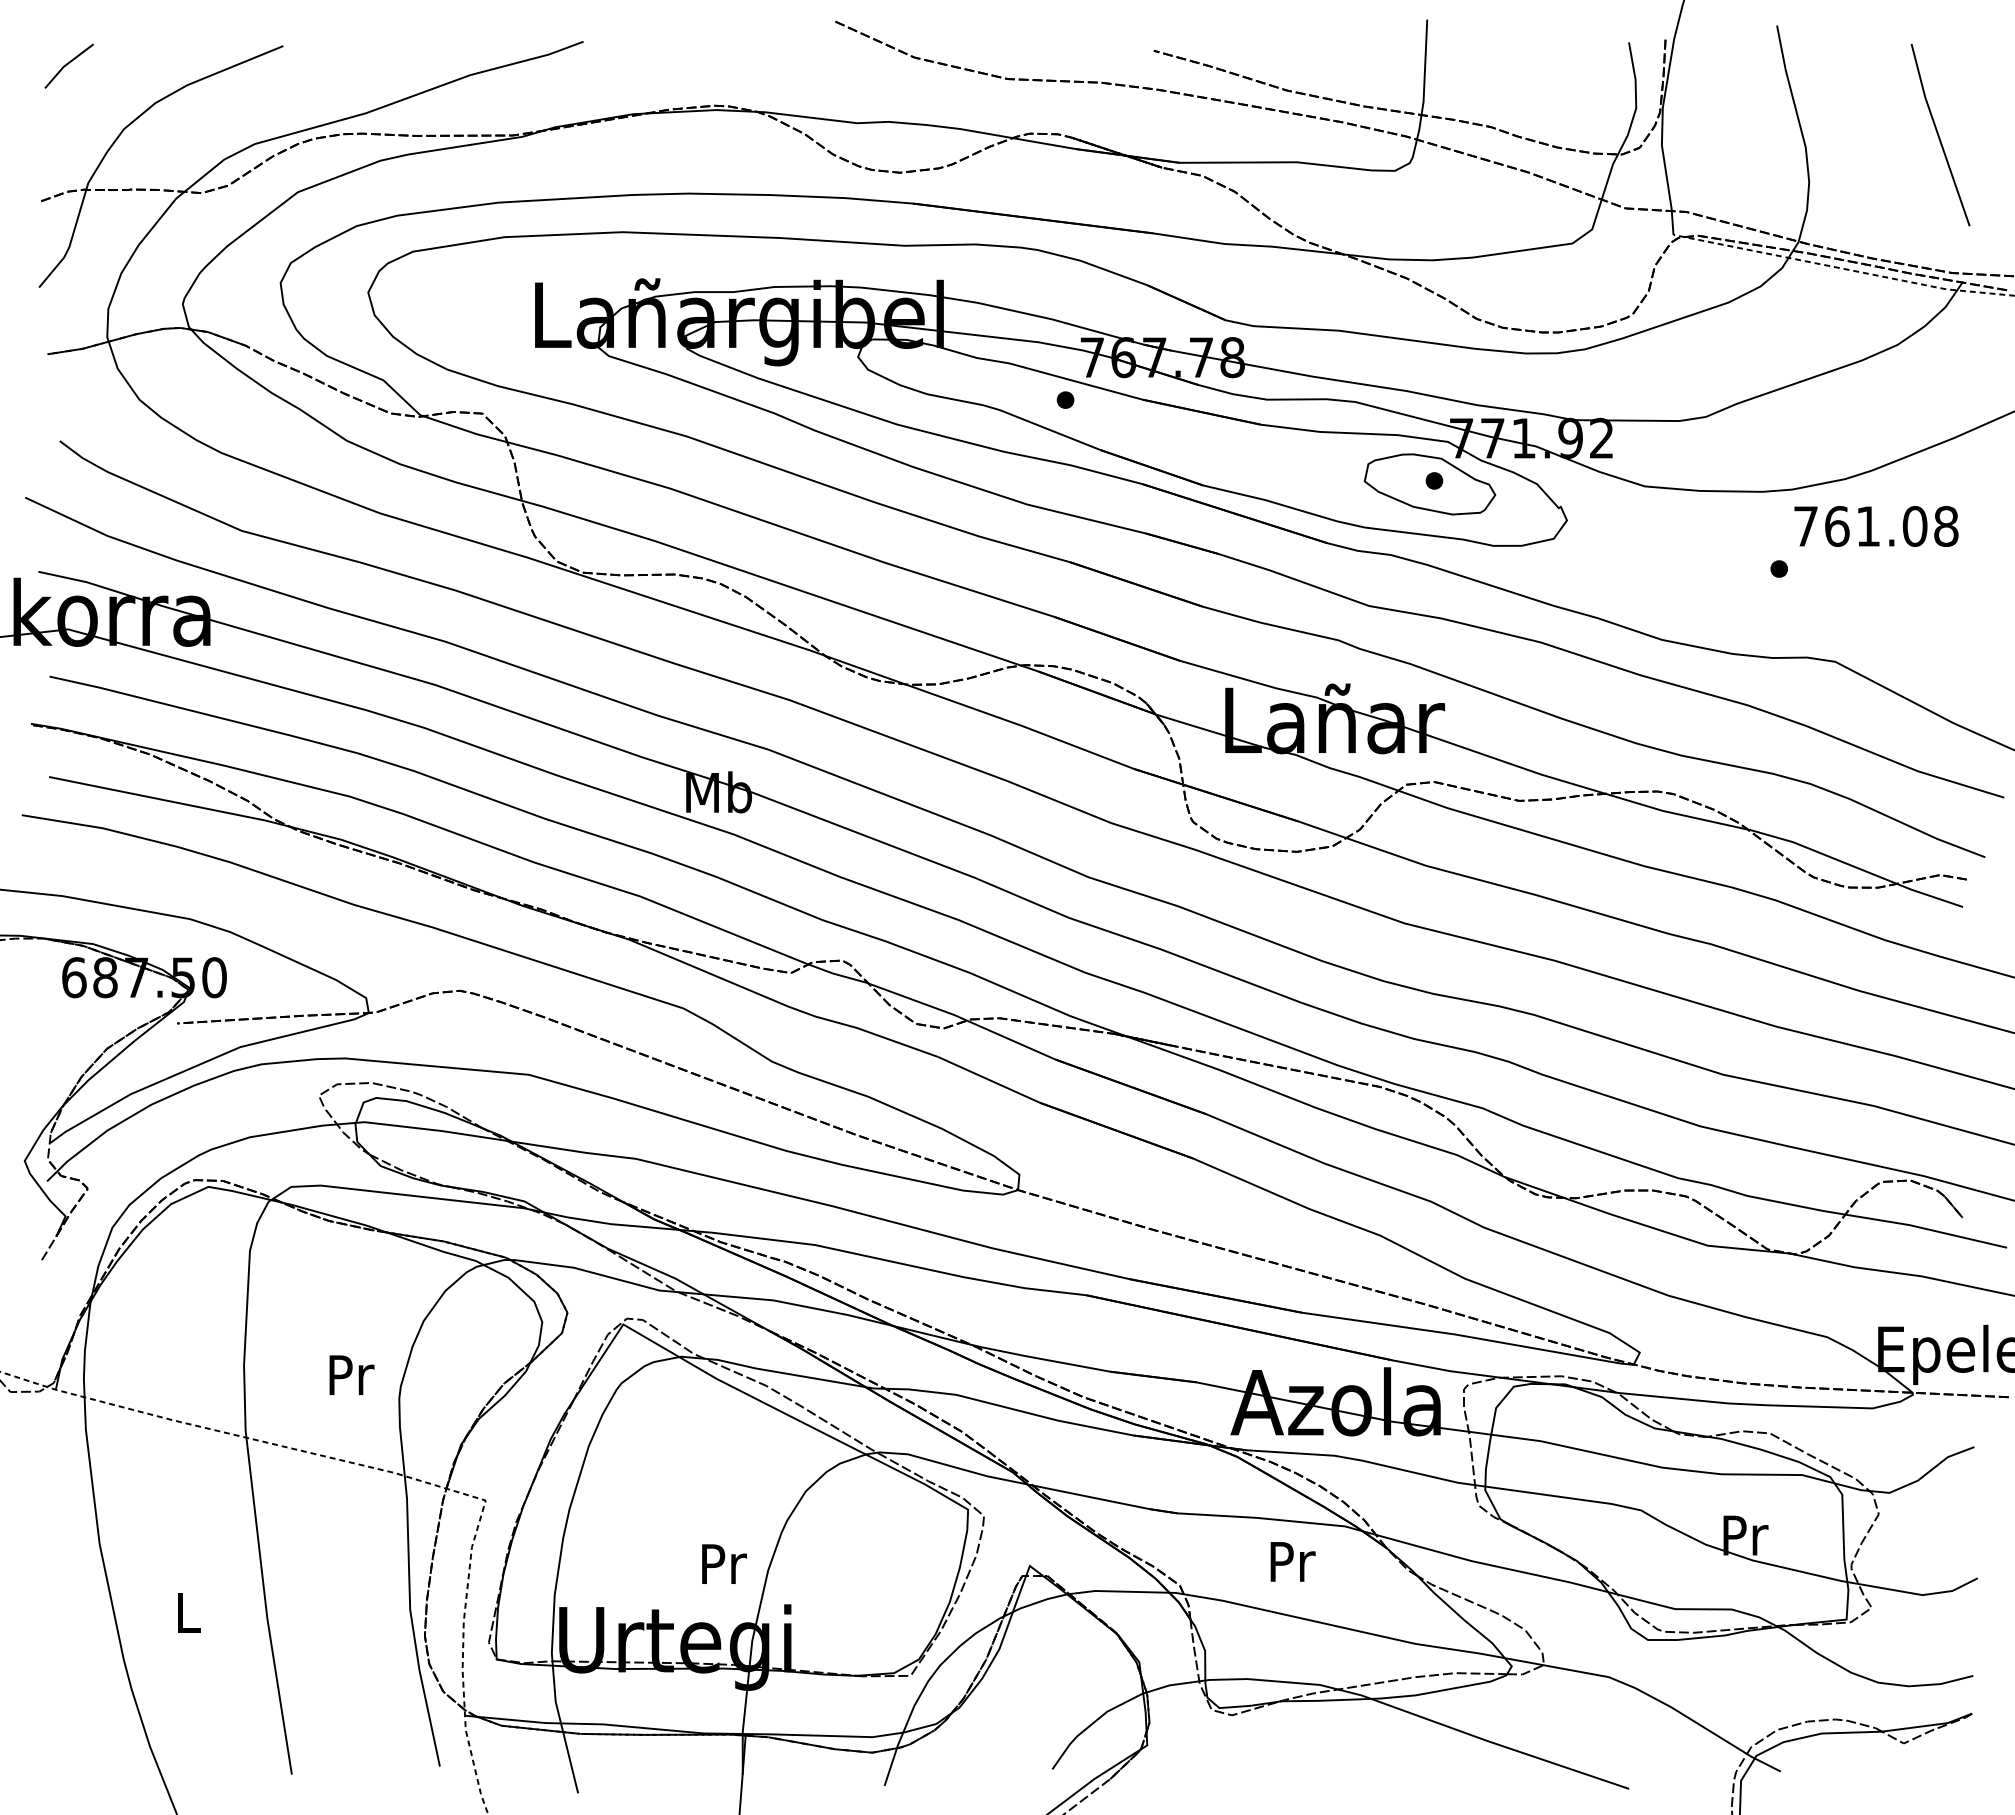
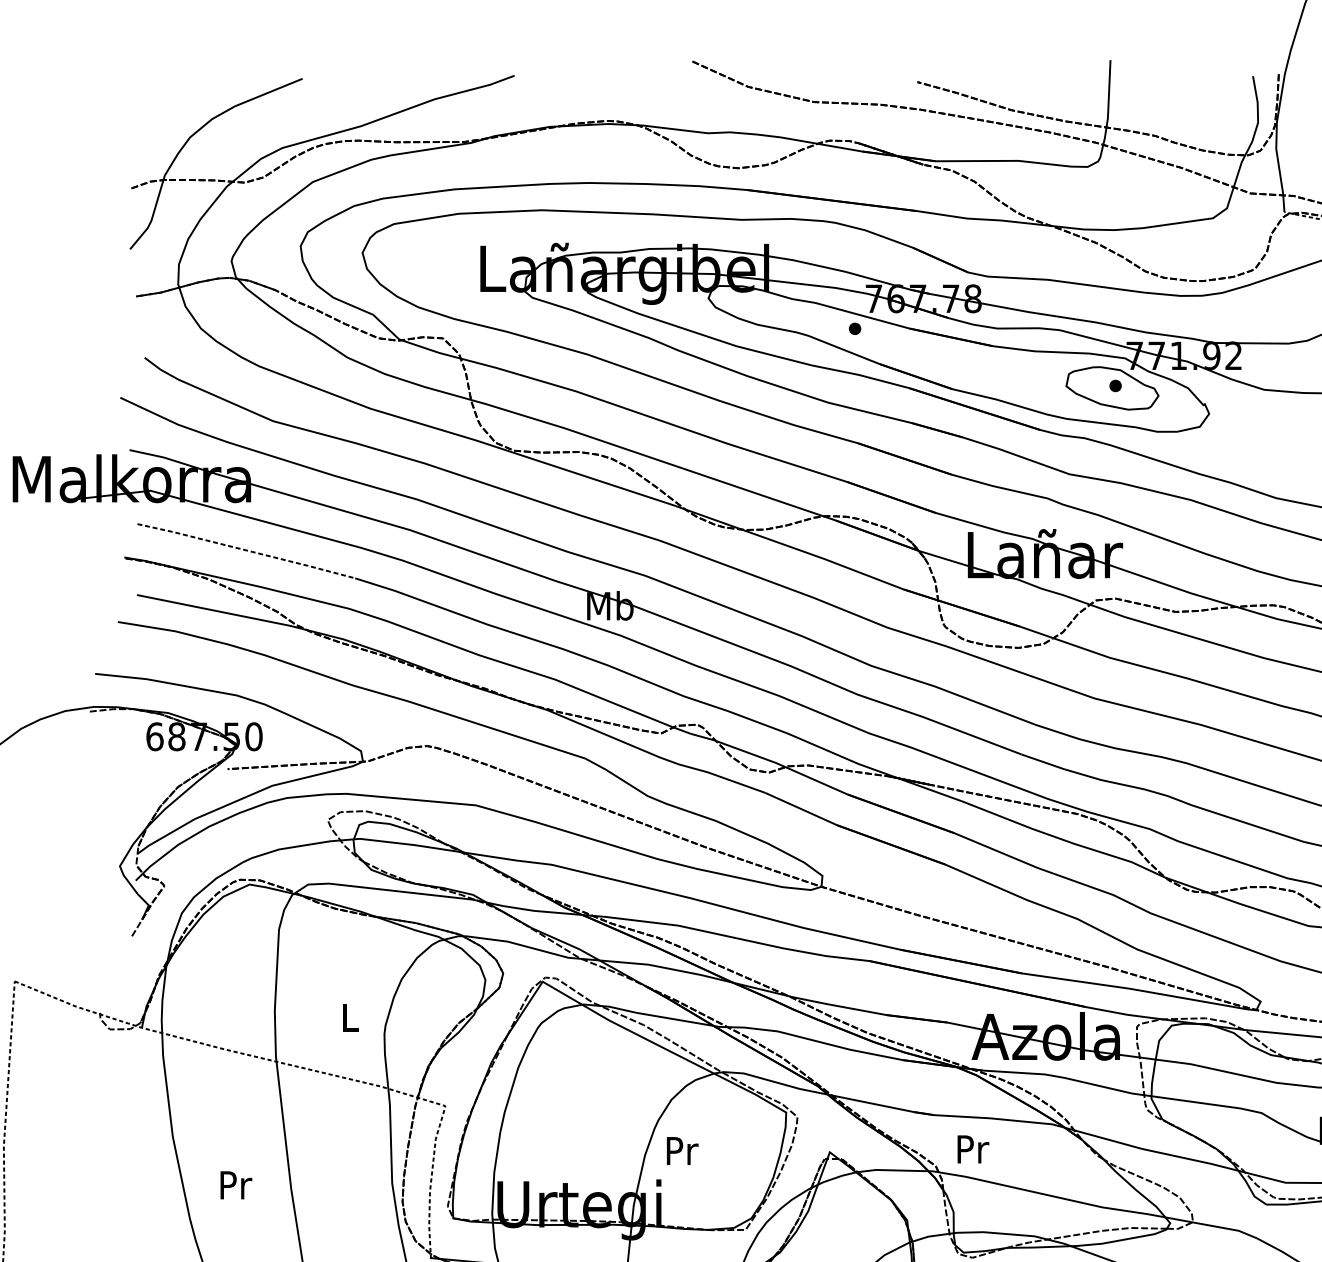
line: (68, 64) -> (150, 91), removed
line: (204, 713) -> (246, 550), solid -> dashed
text: (351, 1375) -> (350, 1017), Pr -> L
text: (1292, 1561) -> (972, 1149), moved
text: (724, 1563) -> (682, 1150), moved
text: (189, 1612) -> (236, 1185), L -> Pr

